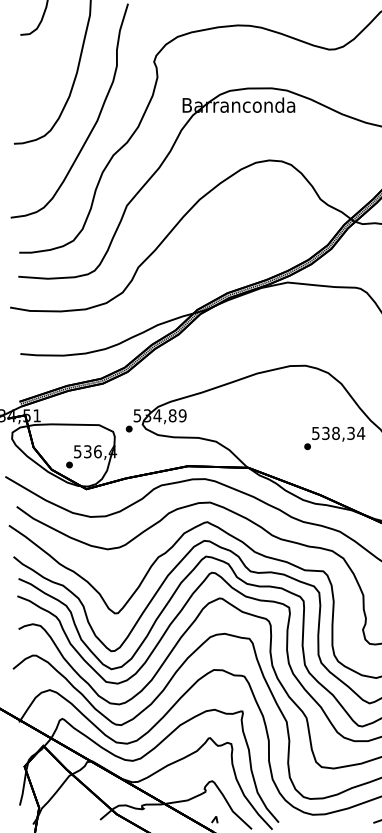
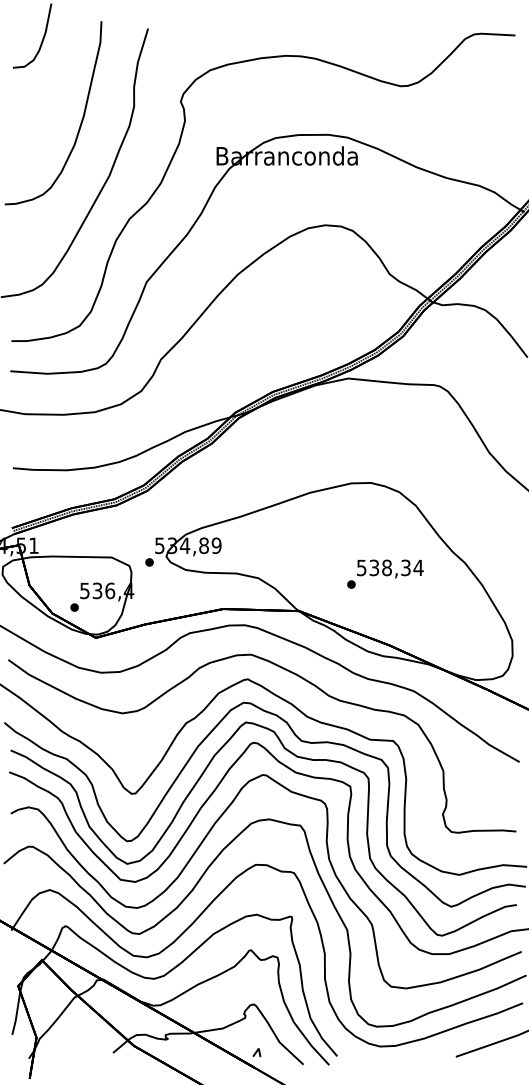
text: (334, 437) -> (385, 573), moved

